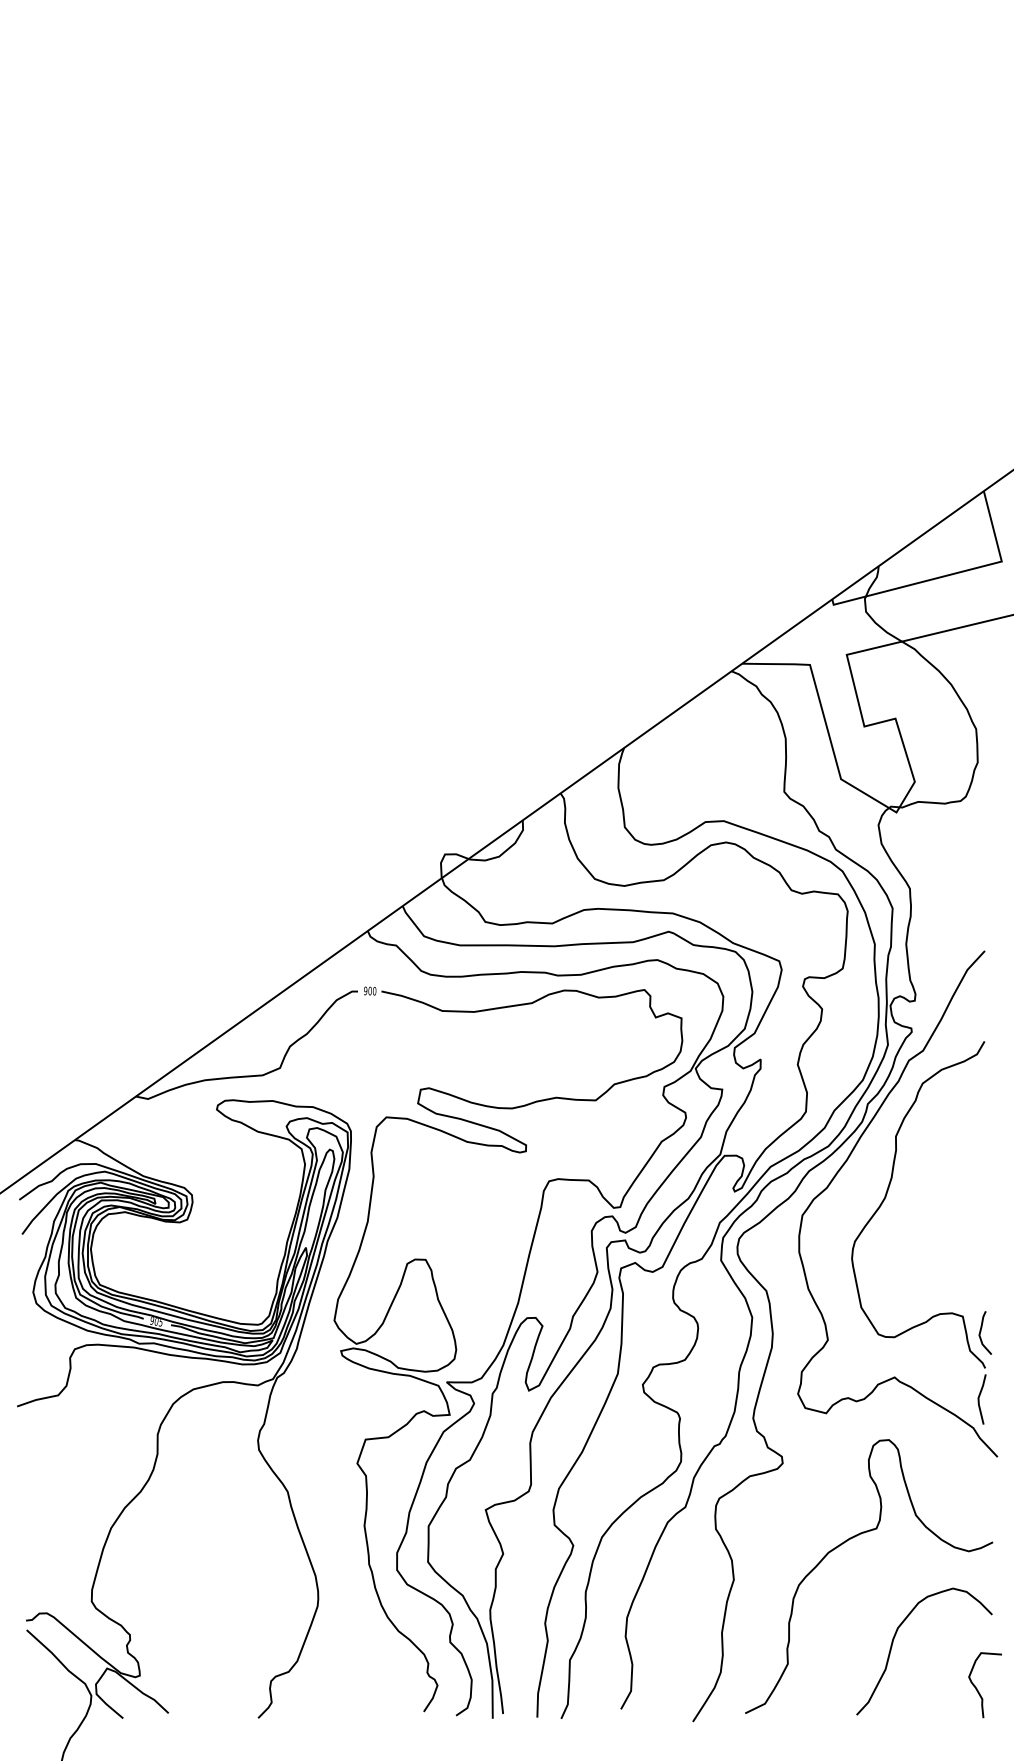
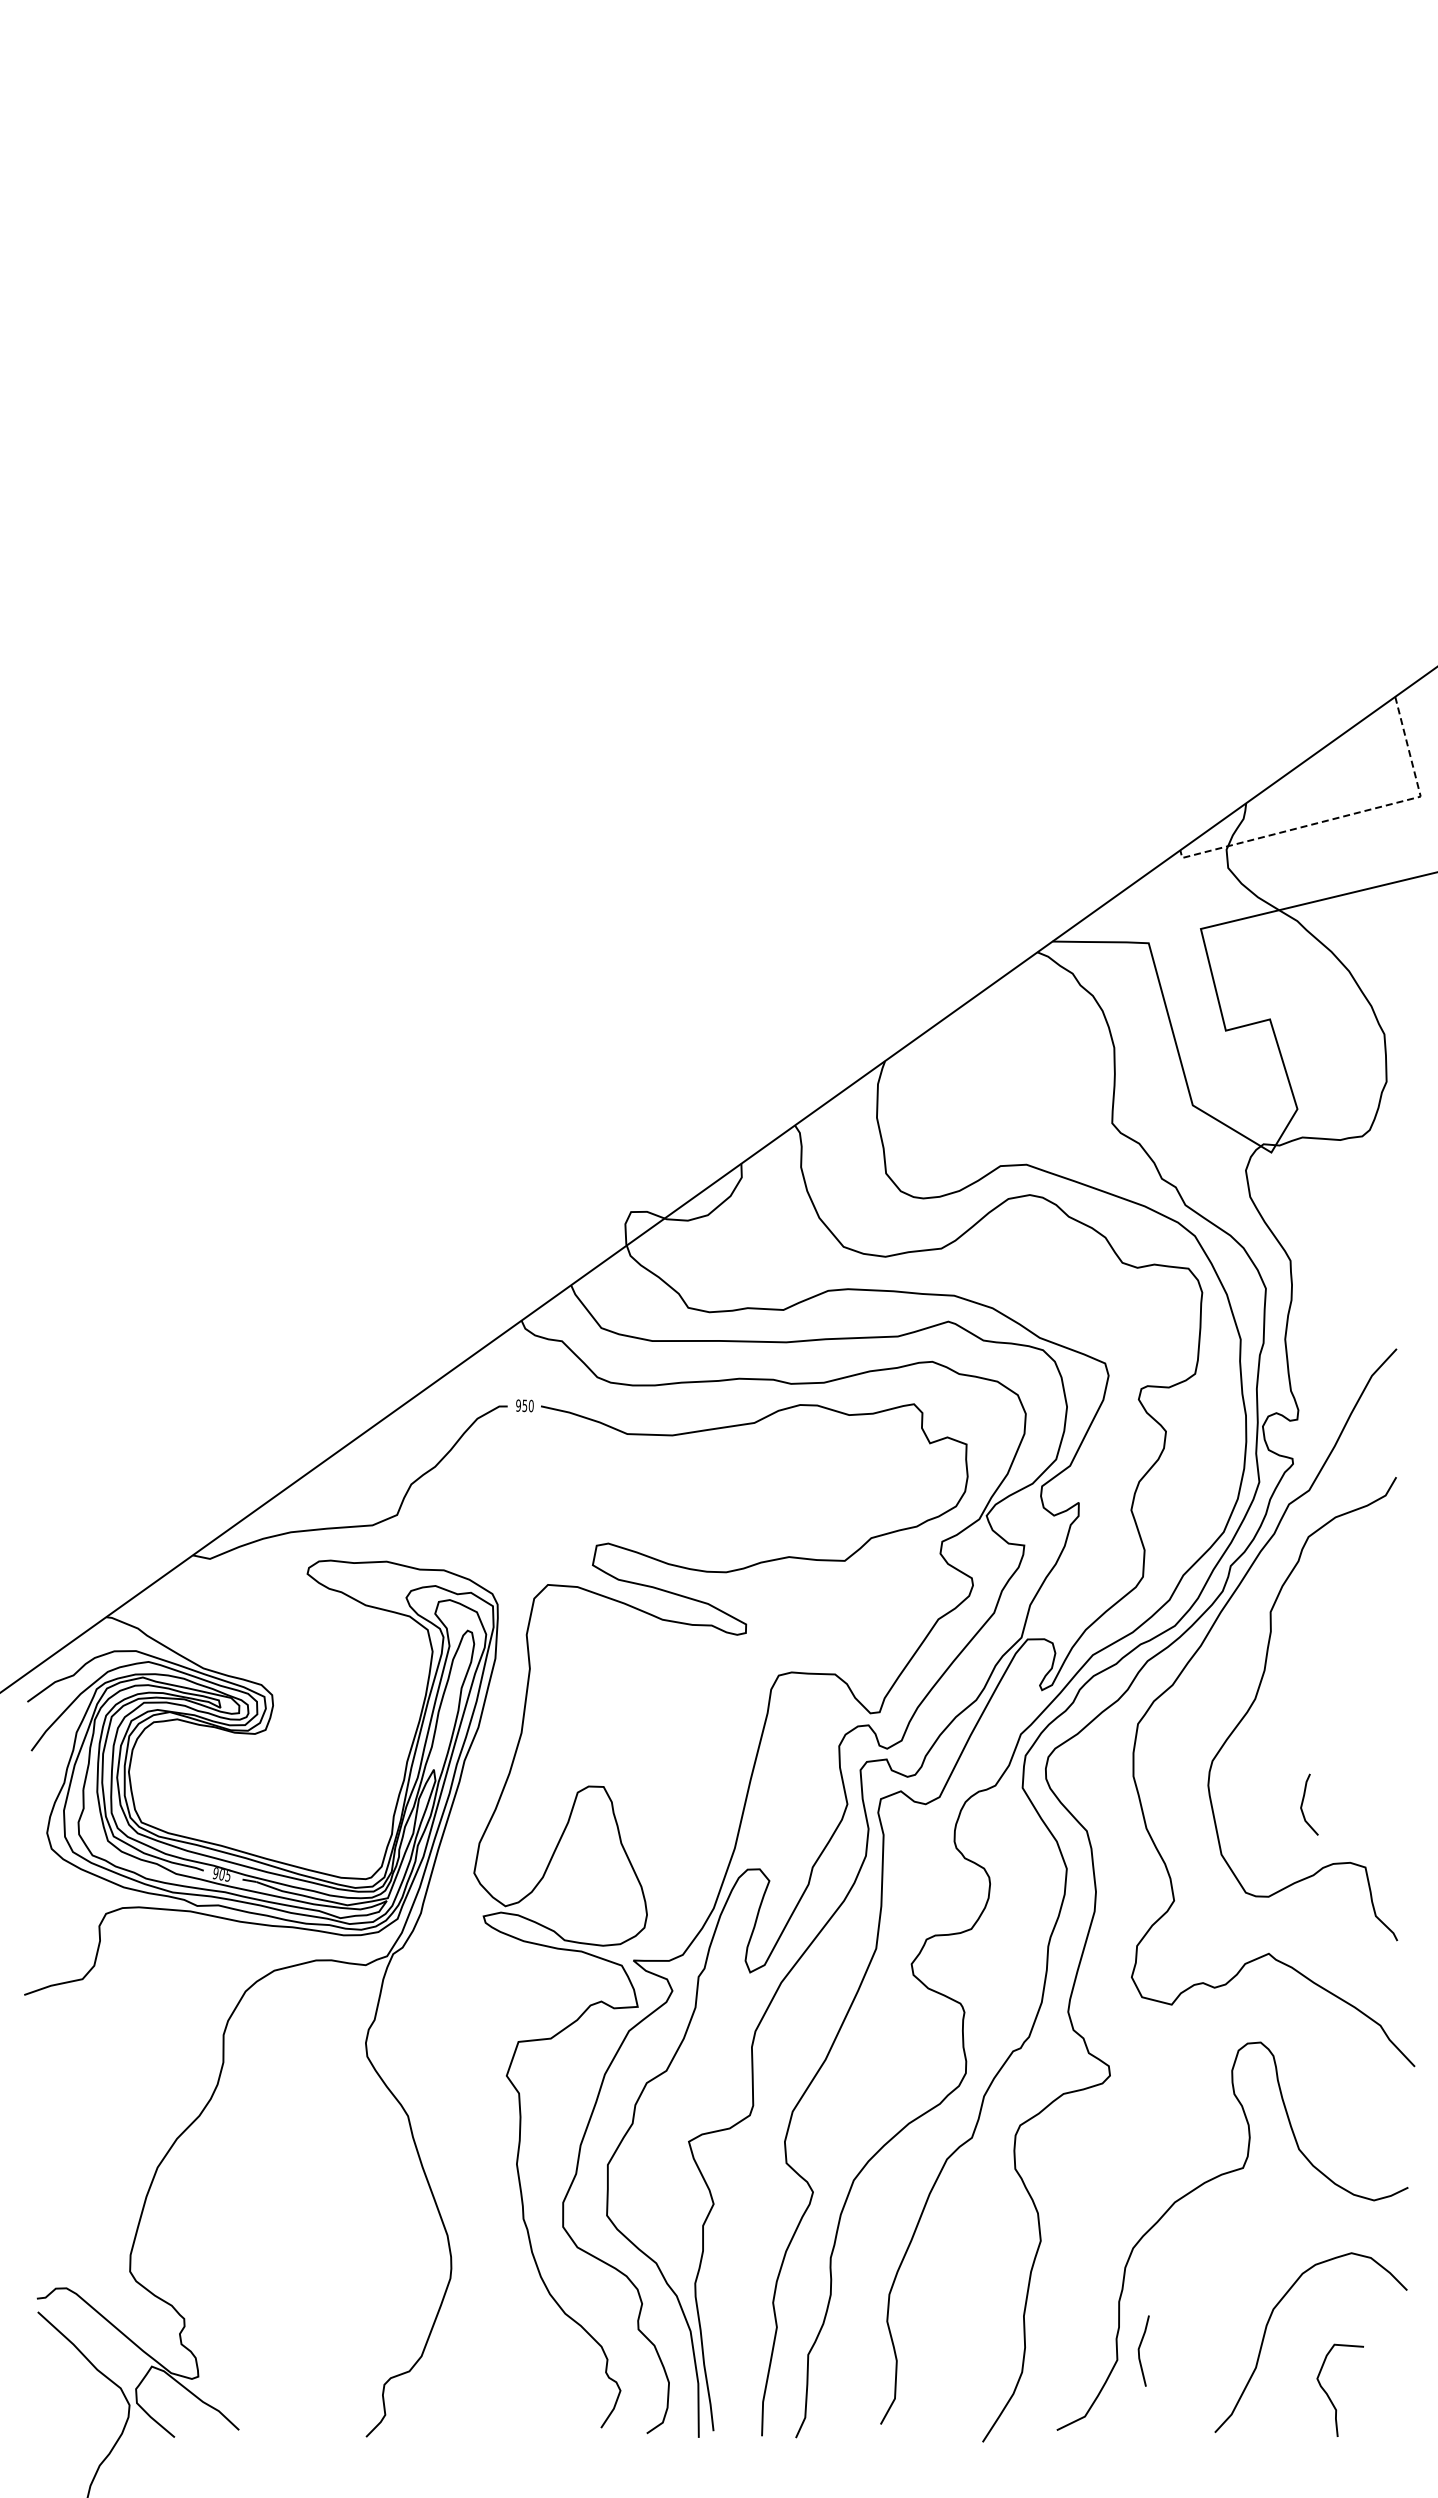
line: (950, 574) -> (1347, 815), solid -> dashed
text: (369, 990) -> (524, 1405), 900 -> 950
curve: (981, 1331) -> (1303, 1802), moved
line: (979, 1399) -> (1139, 2350), moved
curve: (976, 1688) -> (1328, 2394), moved

